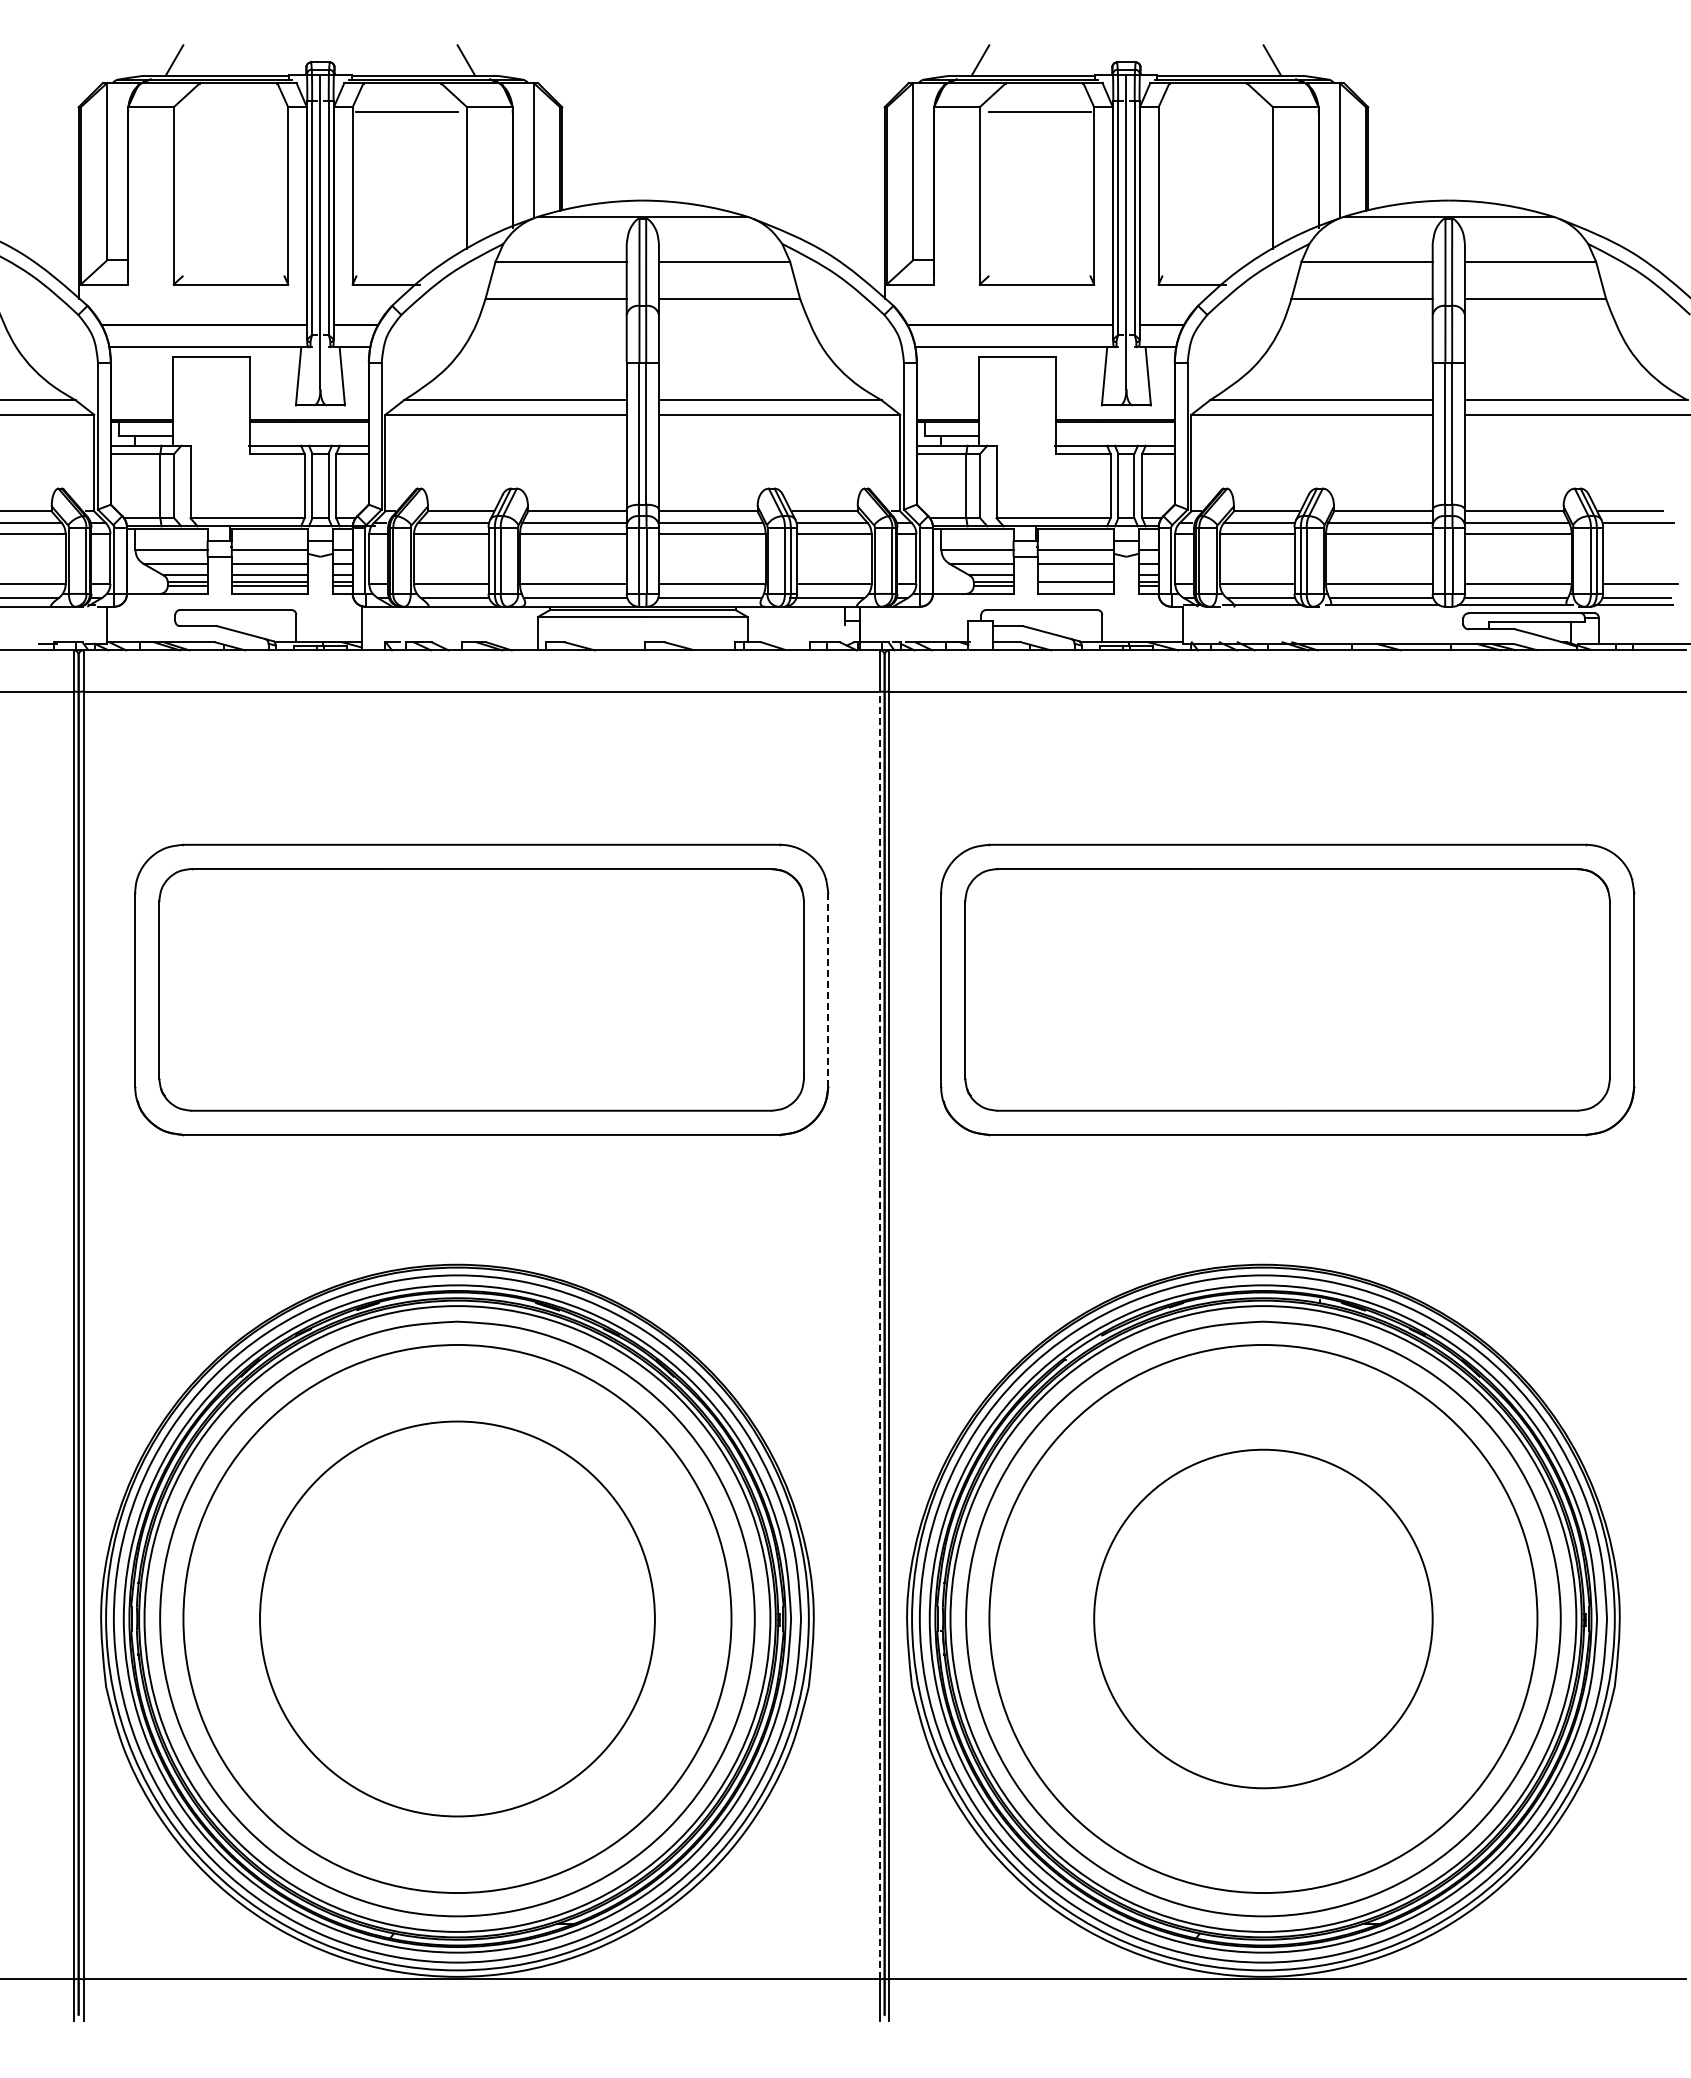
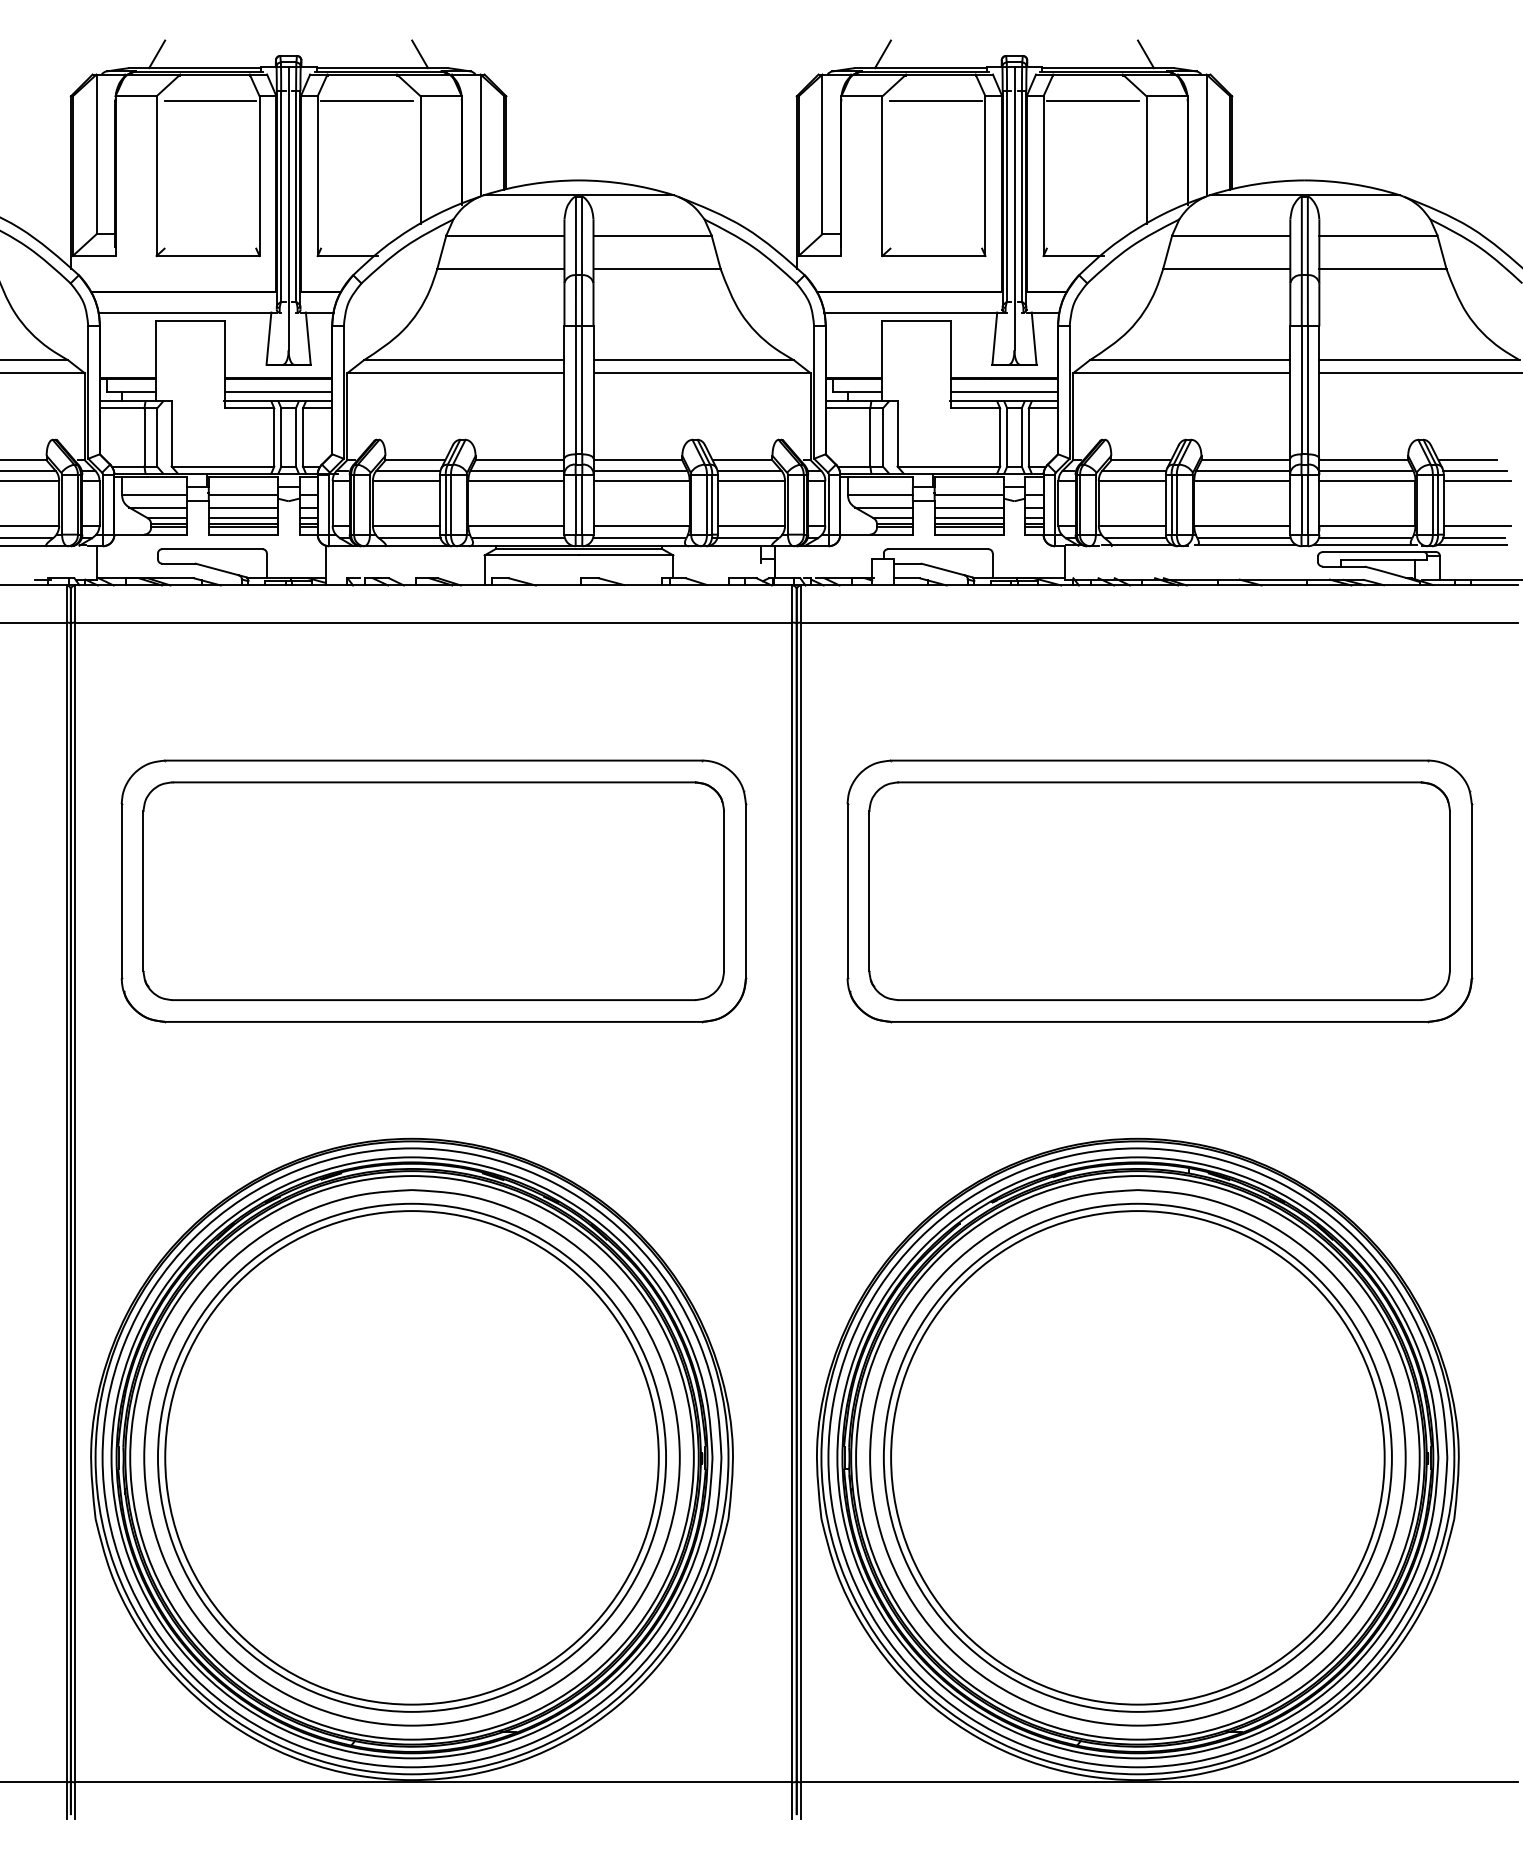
line: (233, 112) -> (210, 101), added
line: (1213, 112) -> (1092, 101), added
line: (309, 435) -> (278, 391), added
line: (1115, 435) -> (1004, 391), added
line: (1640, 534) -> (1477, 481), added
line: (1075, 575) -> (968, 518), added
line: (1075, 585) -> (968, 527), added
line: (828, 989) -> (746, 890), dashed -> solid
line: (879, 1335) -> (792, 1202), dashed -> solid
circle: (457, 1618) -> (412, 1457), size x1.43
circle: (1263, 1618) -> (1137, 1457), size x1.67

